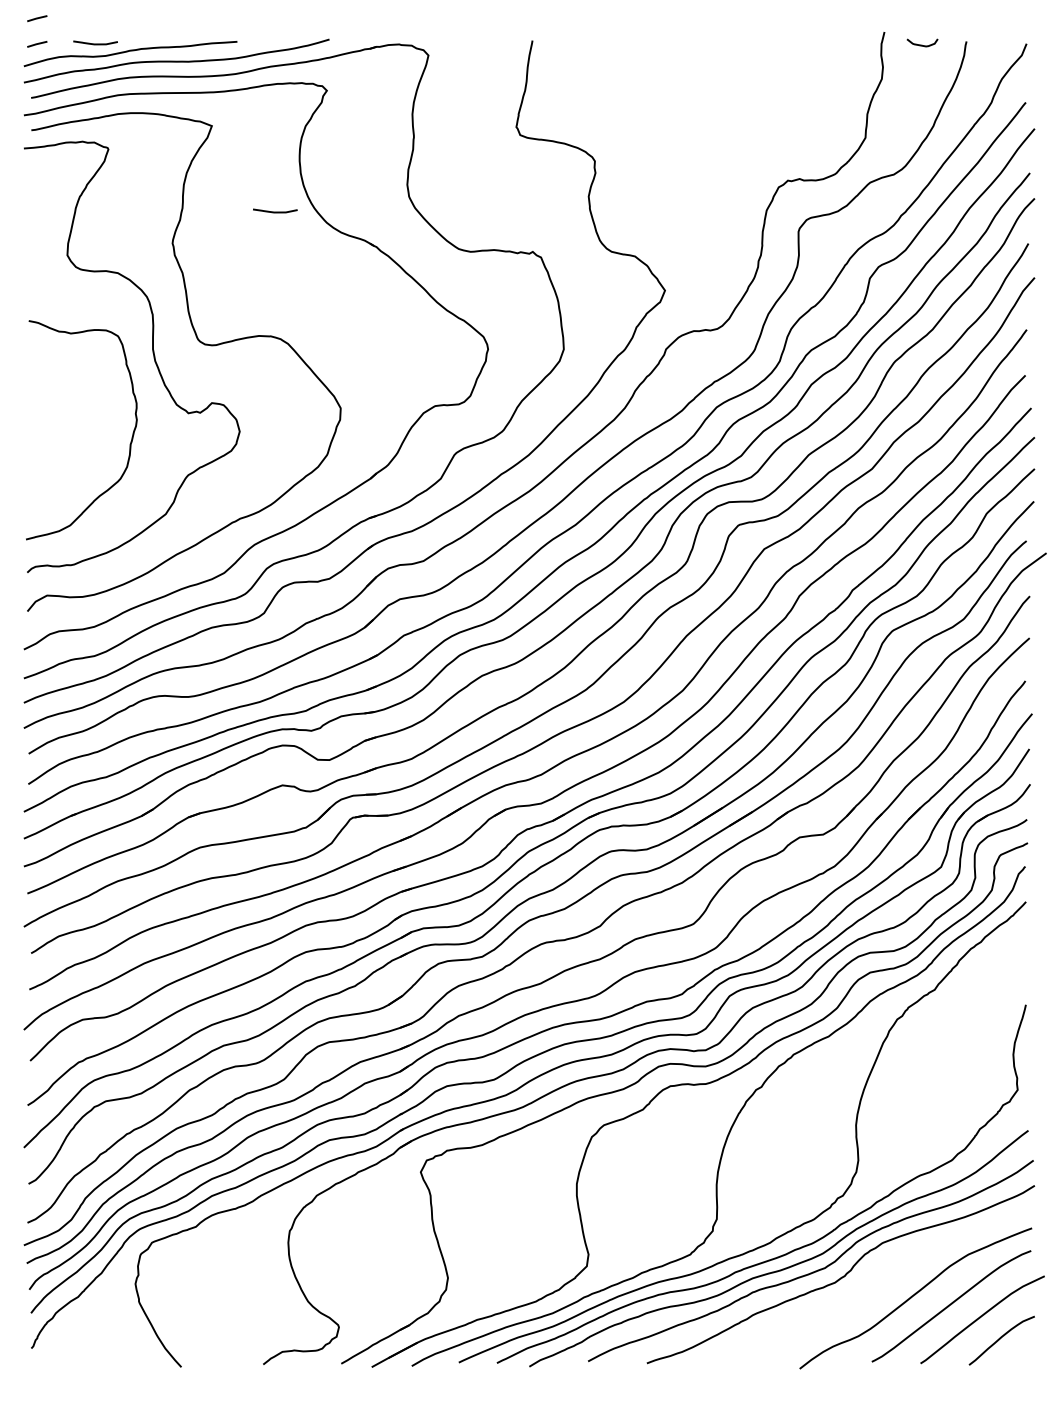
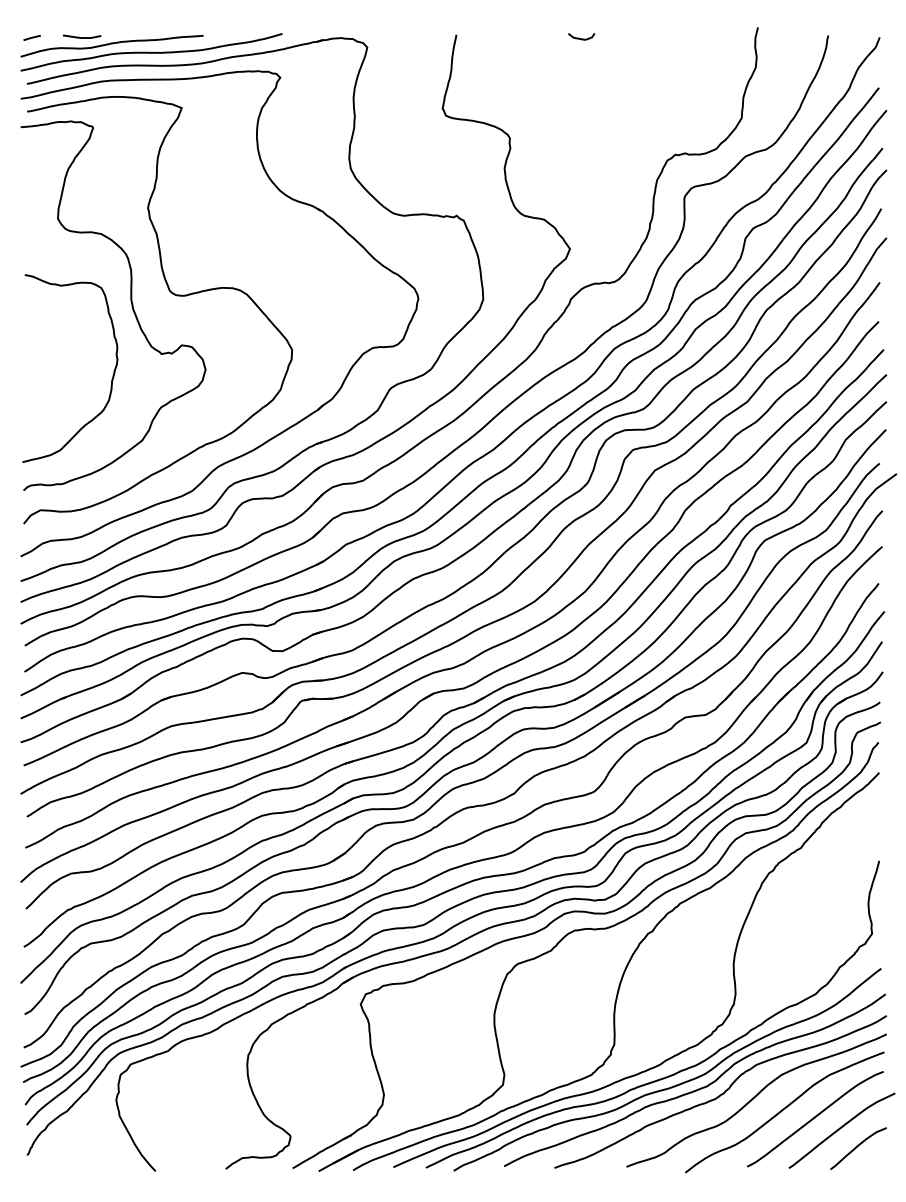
line: (36, 18) -> (31, 15), removed
curve: (922, 44) -> (581, 38), moved
curve: (275, 211) -> (236, 181), removed
curve: (880, 1282) -> (754, 1098), added

